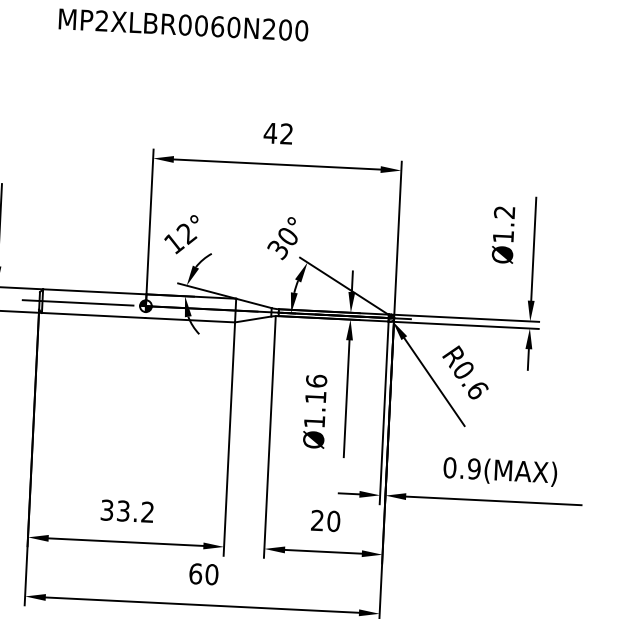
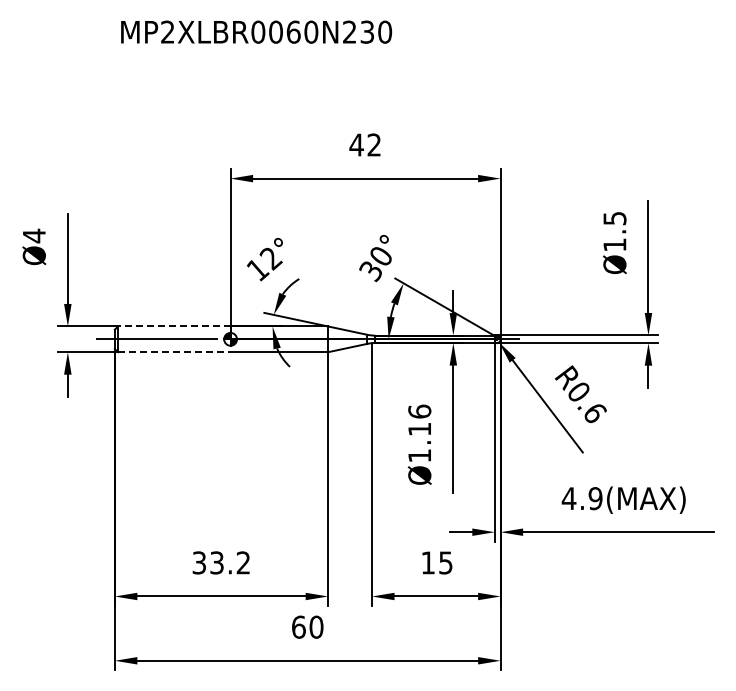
text: (285, 29) -> (367, 31), MP2XLBR0060N200 -> MP2XLBR0060N230
text: (504, 212) -> (614, 218), Ø1.2 -> Ø1.5
line: (94, 291) -> (173, 326), solid -> dashed
line: (93, 315) -> (174, 352), solid -> dashed
text: (449, 467) -> (568, 498), 0.9(MAX) -> 4.9(MAX)
text: (325, 520) -> (436, 562), 20 -> 15

